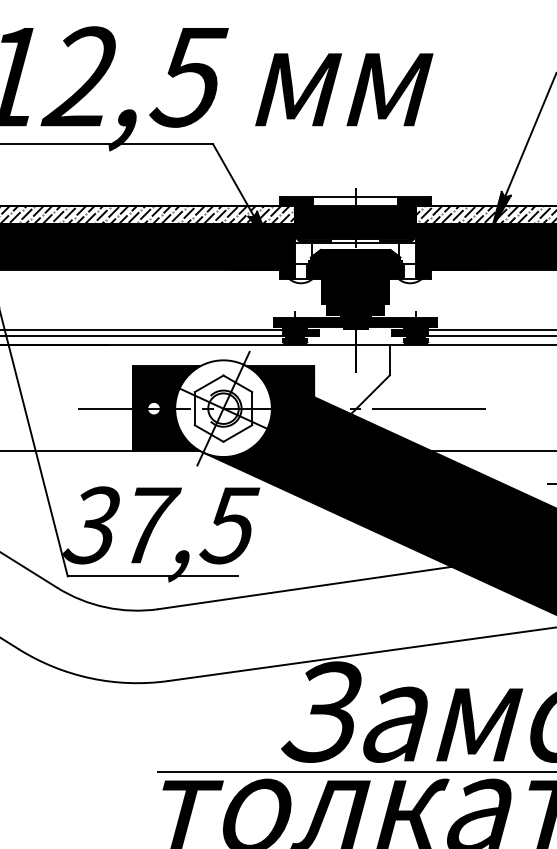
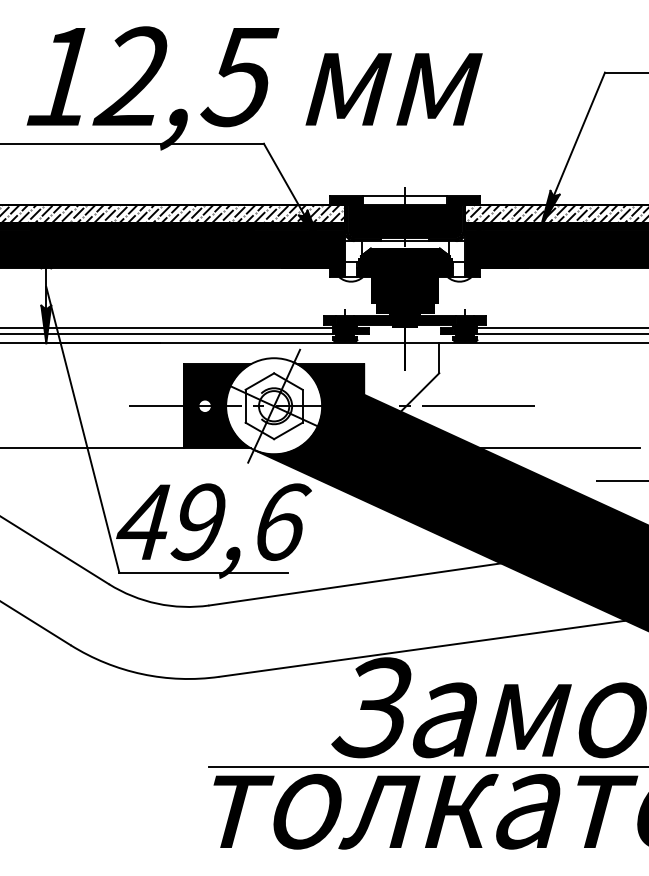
text: (161, 524) -> (212, 521), 37,5 -> 49,6

